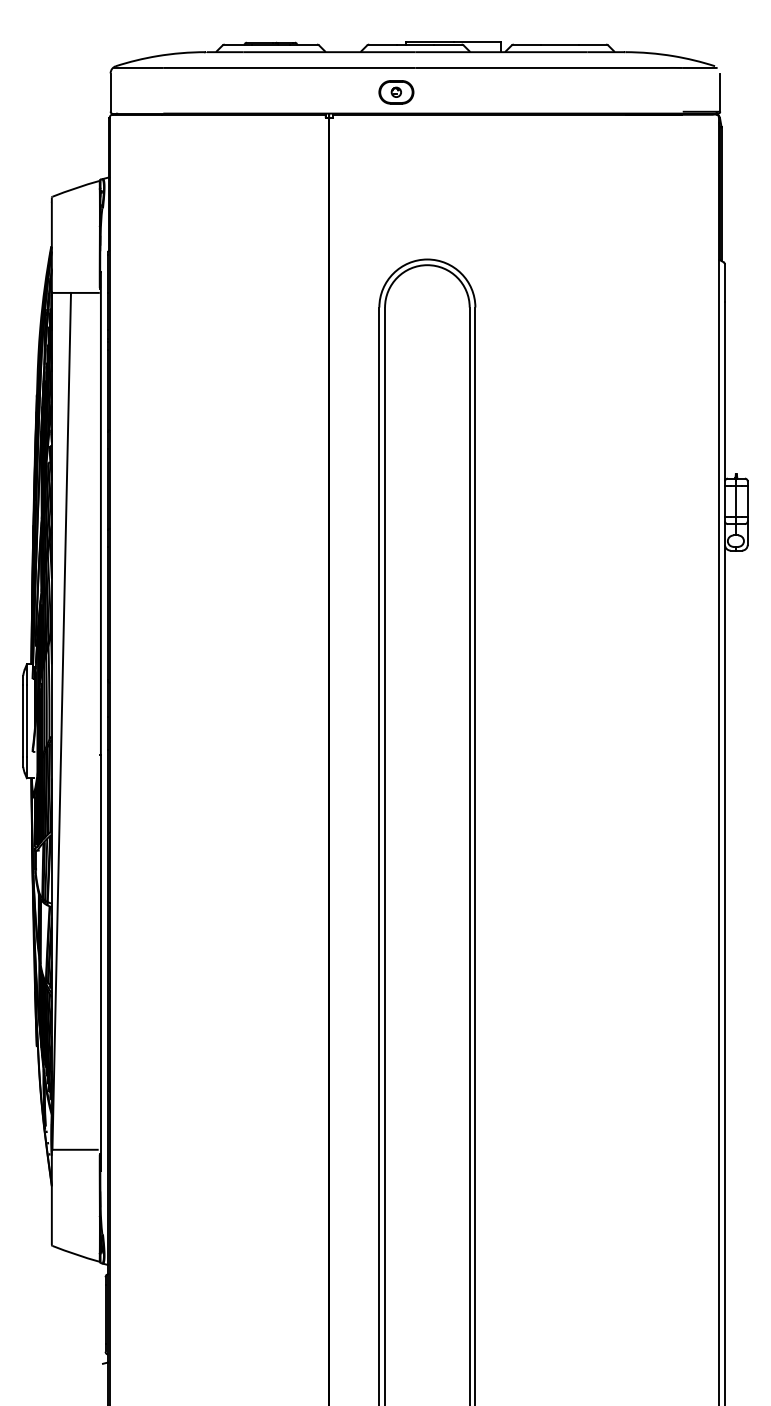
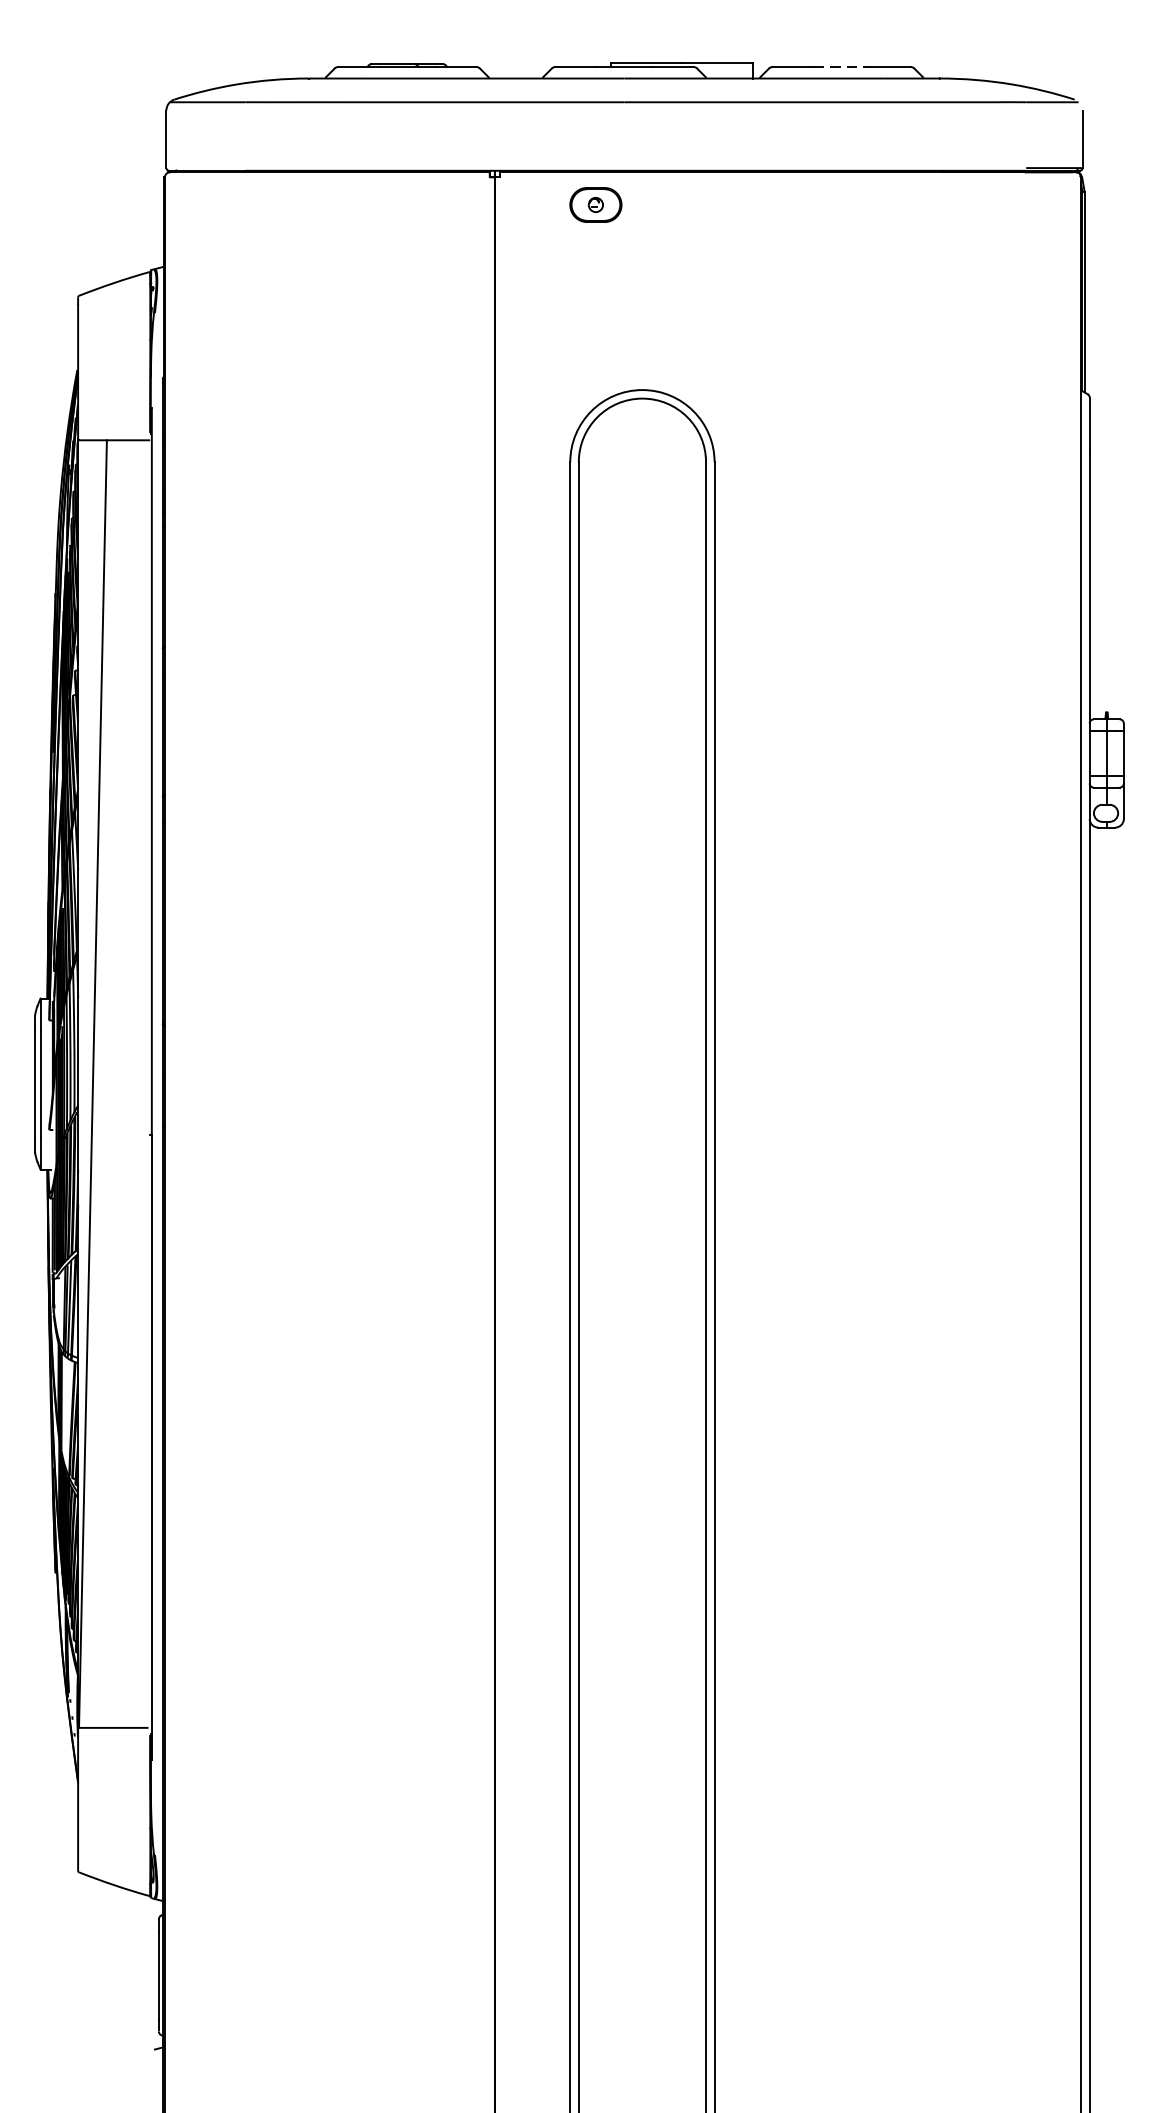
line: (559, 44) -> (840, 66), solid -> dashed
part: (396, 92) -> (596, 205), moved

